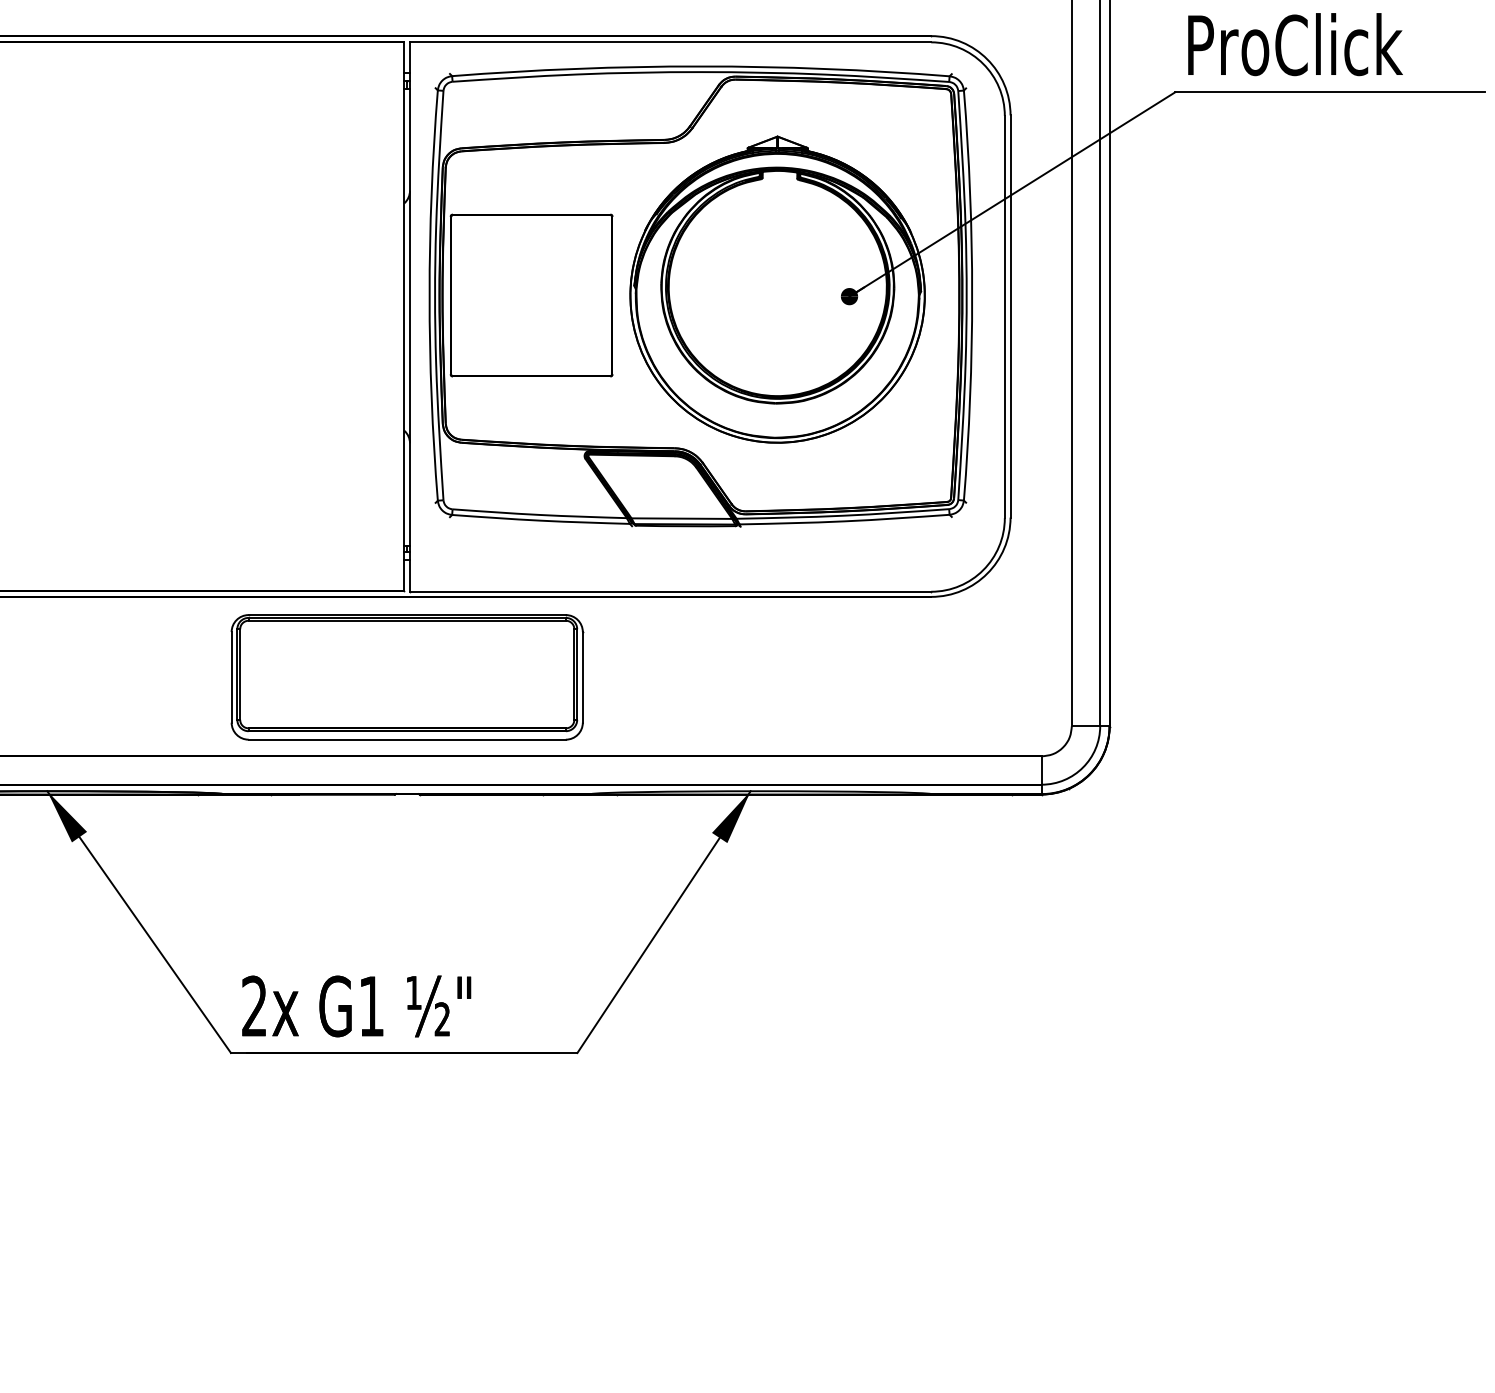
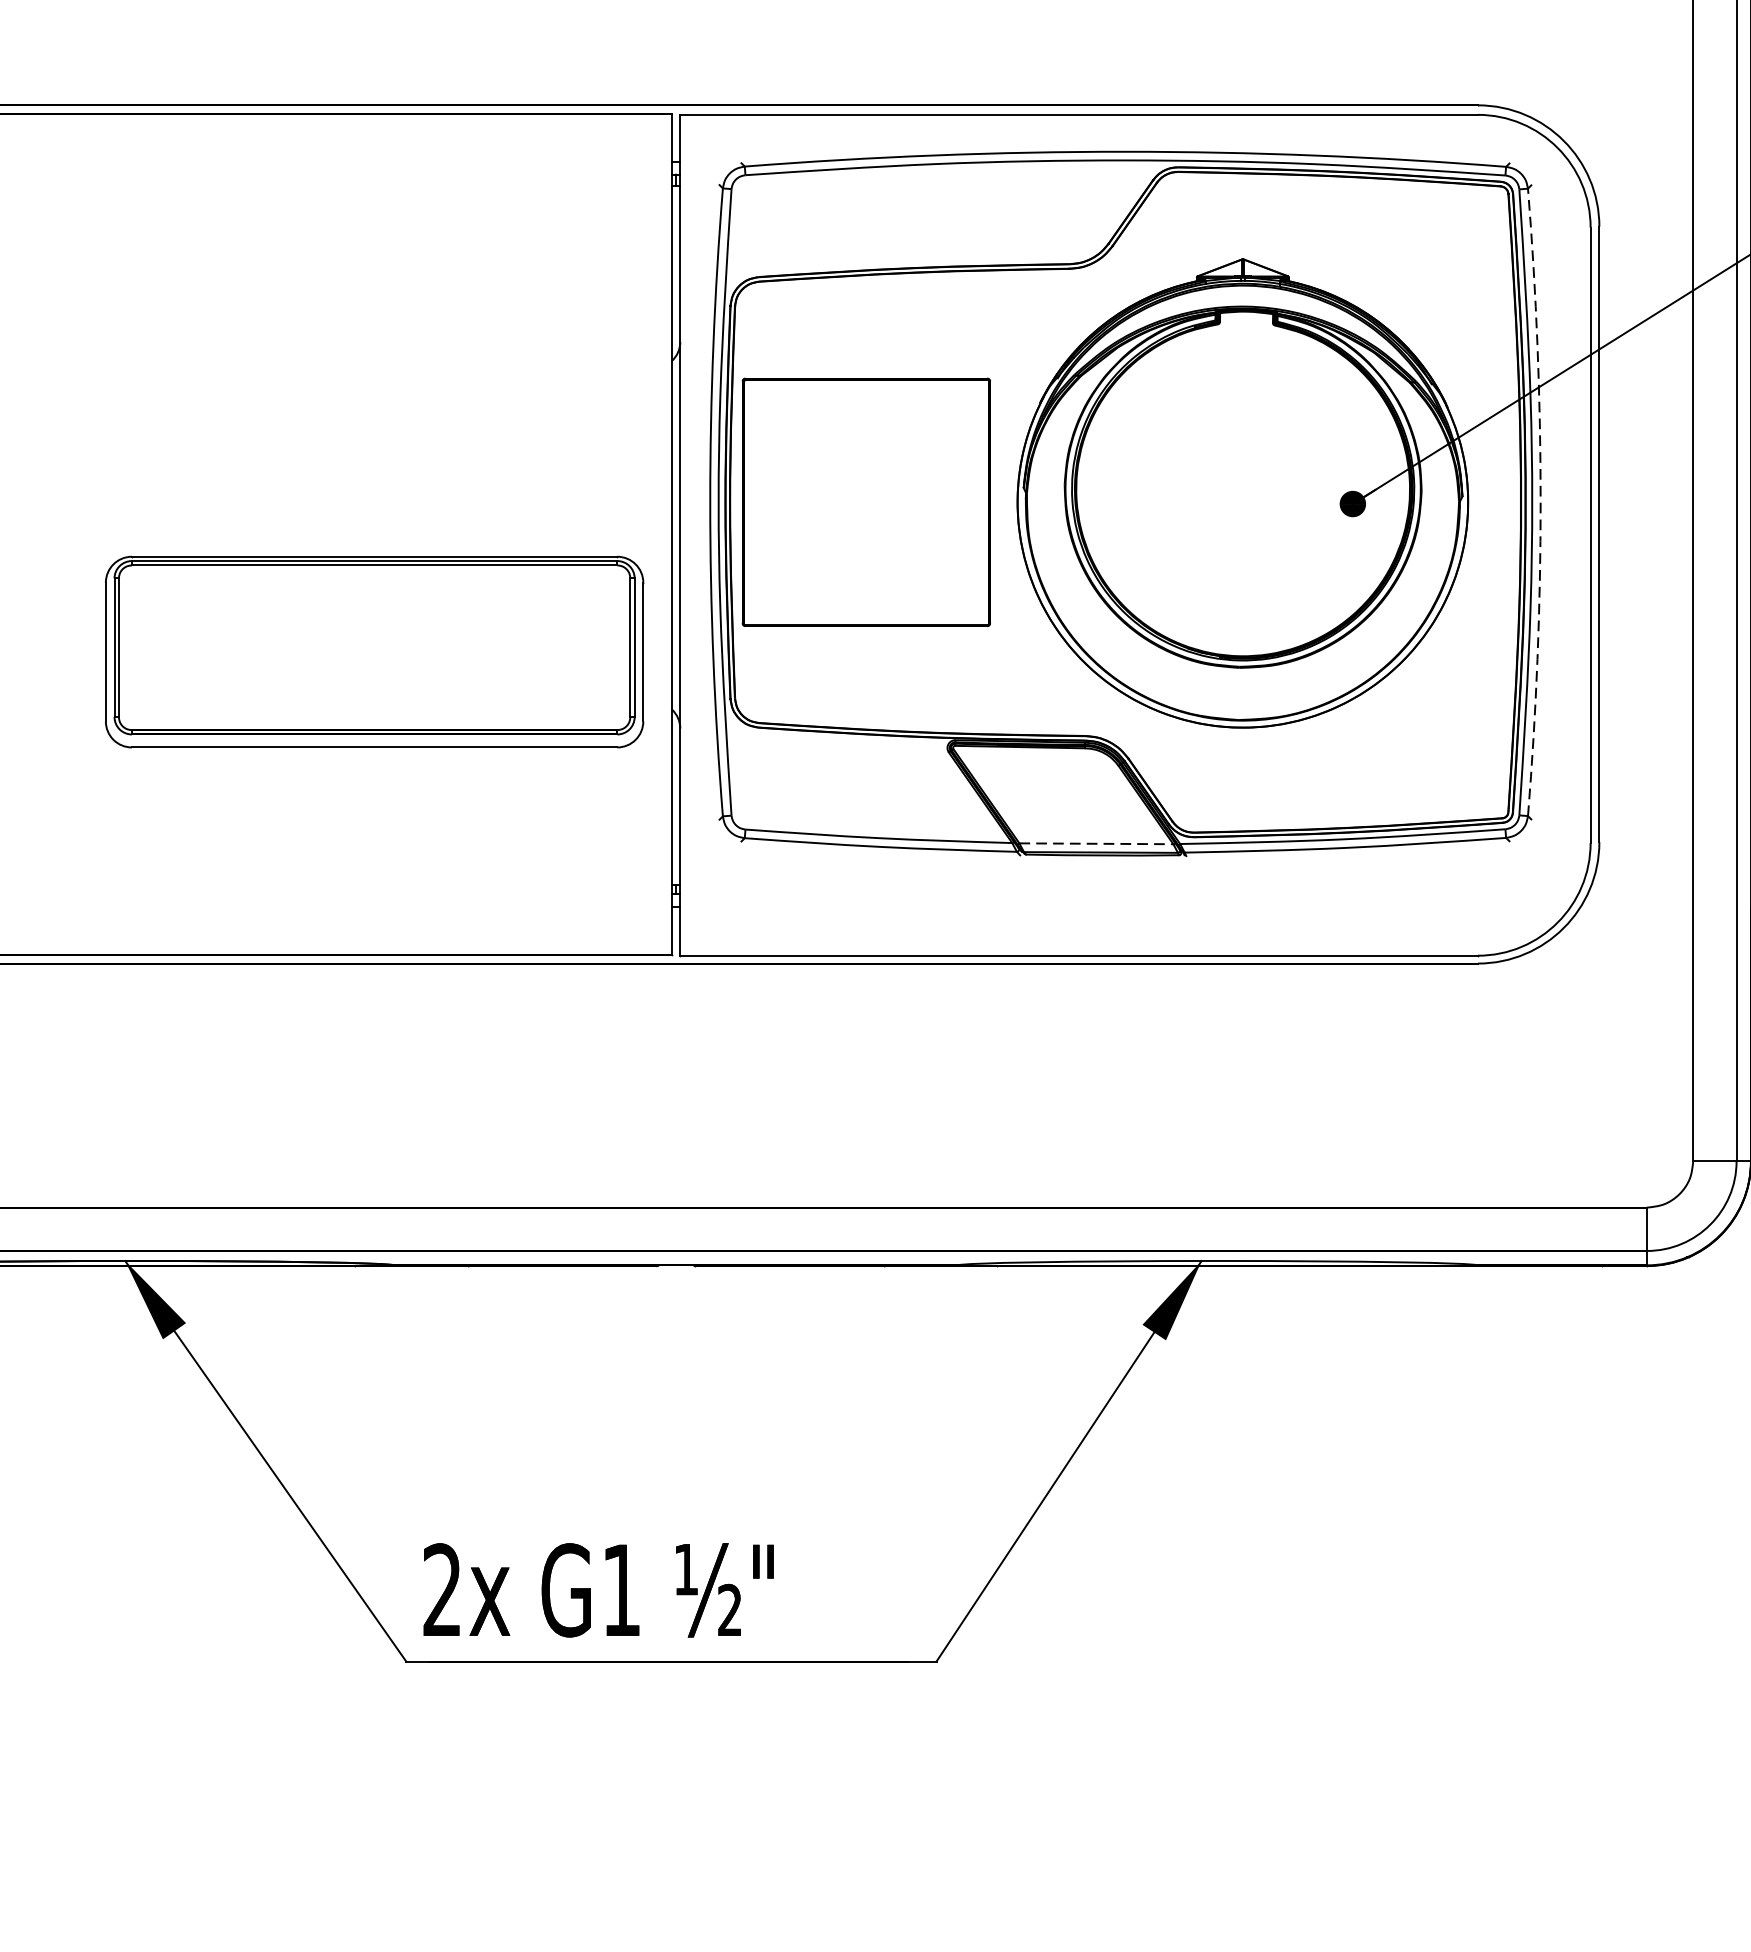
arc: (972, 295) -> (1541, 502), solid -> dashed
line: (682, 518) -> (1097, 843), solid -> dashed
part: (407, 677) -> (374, 652), moved

